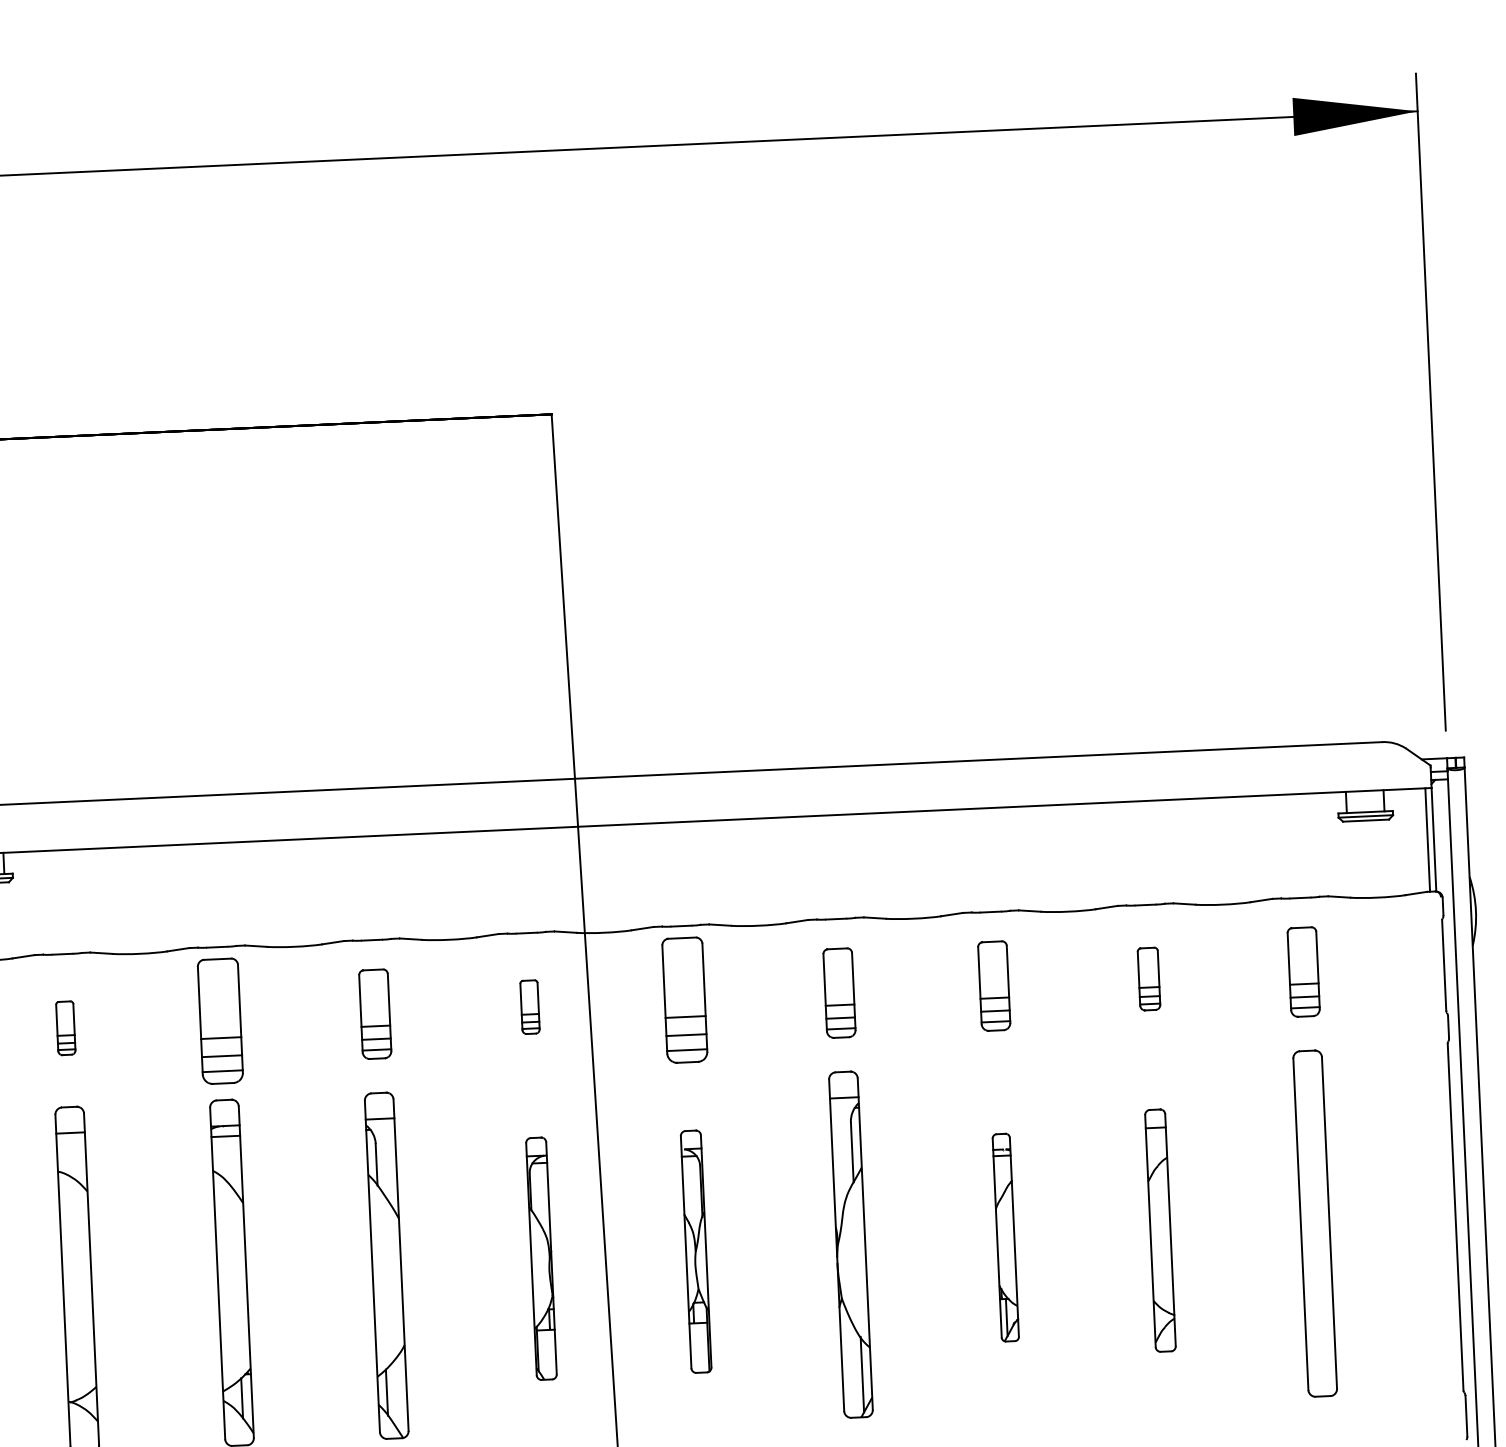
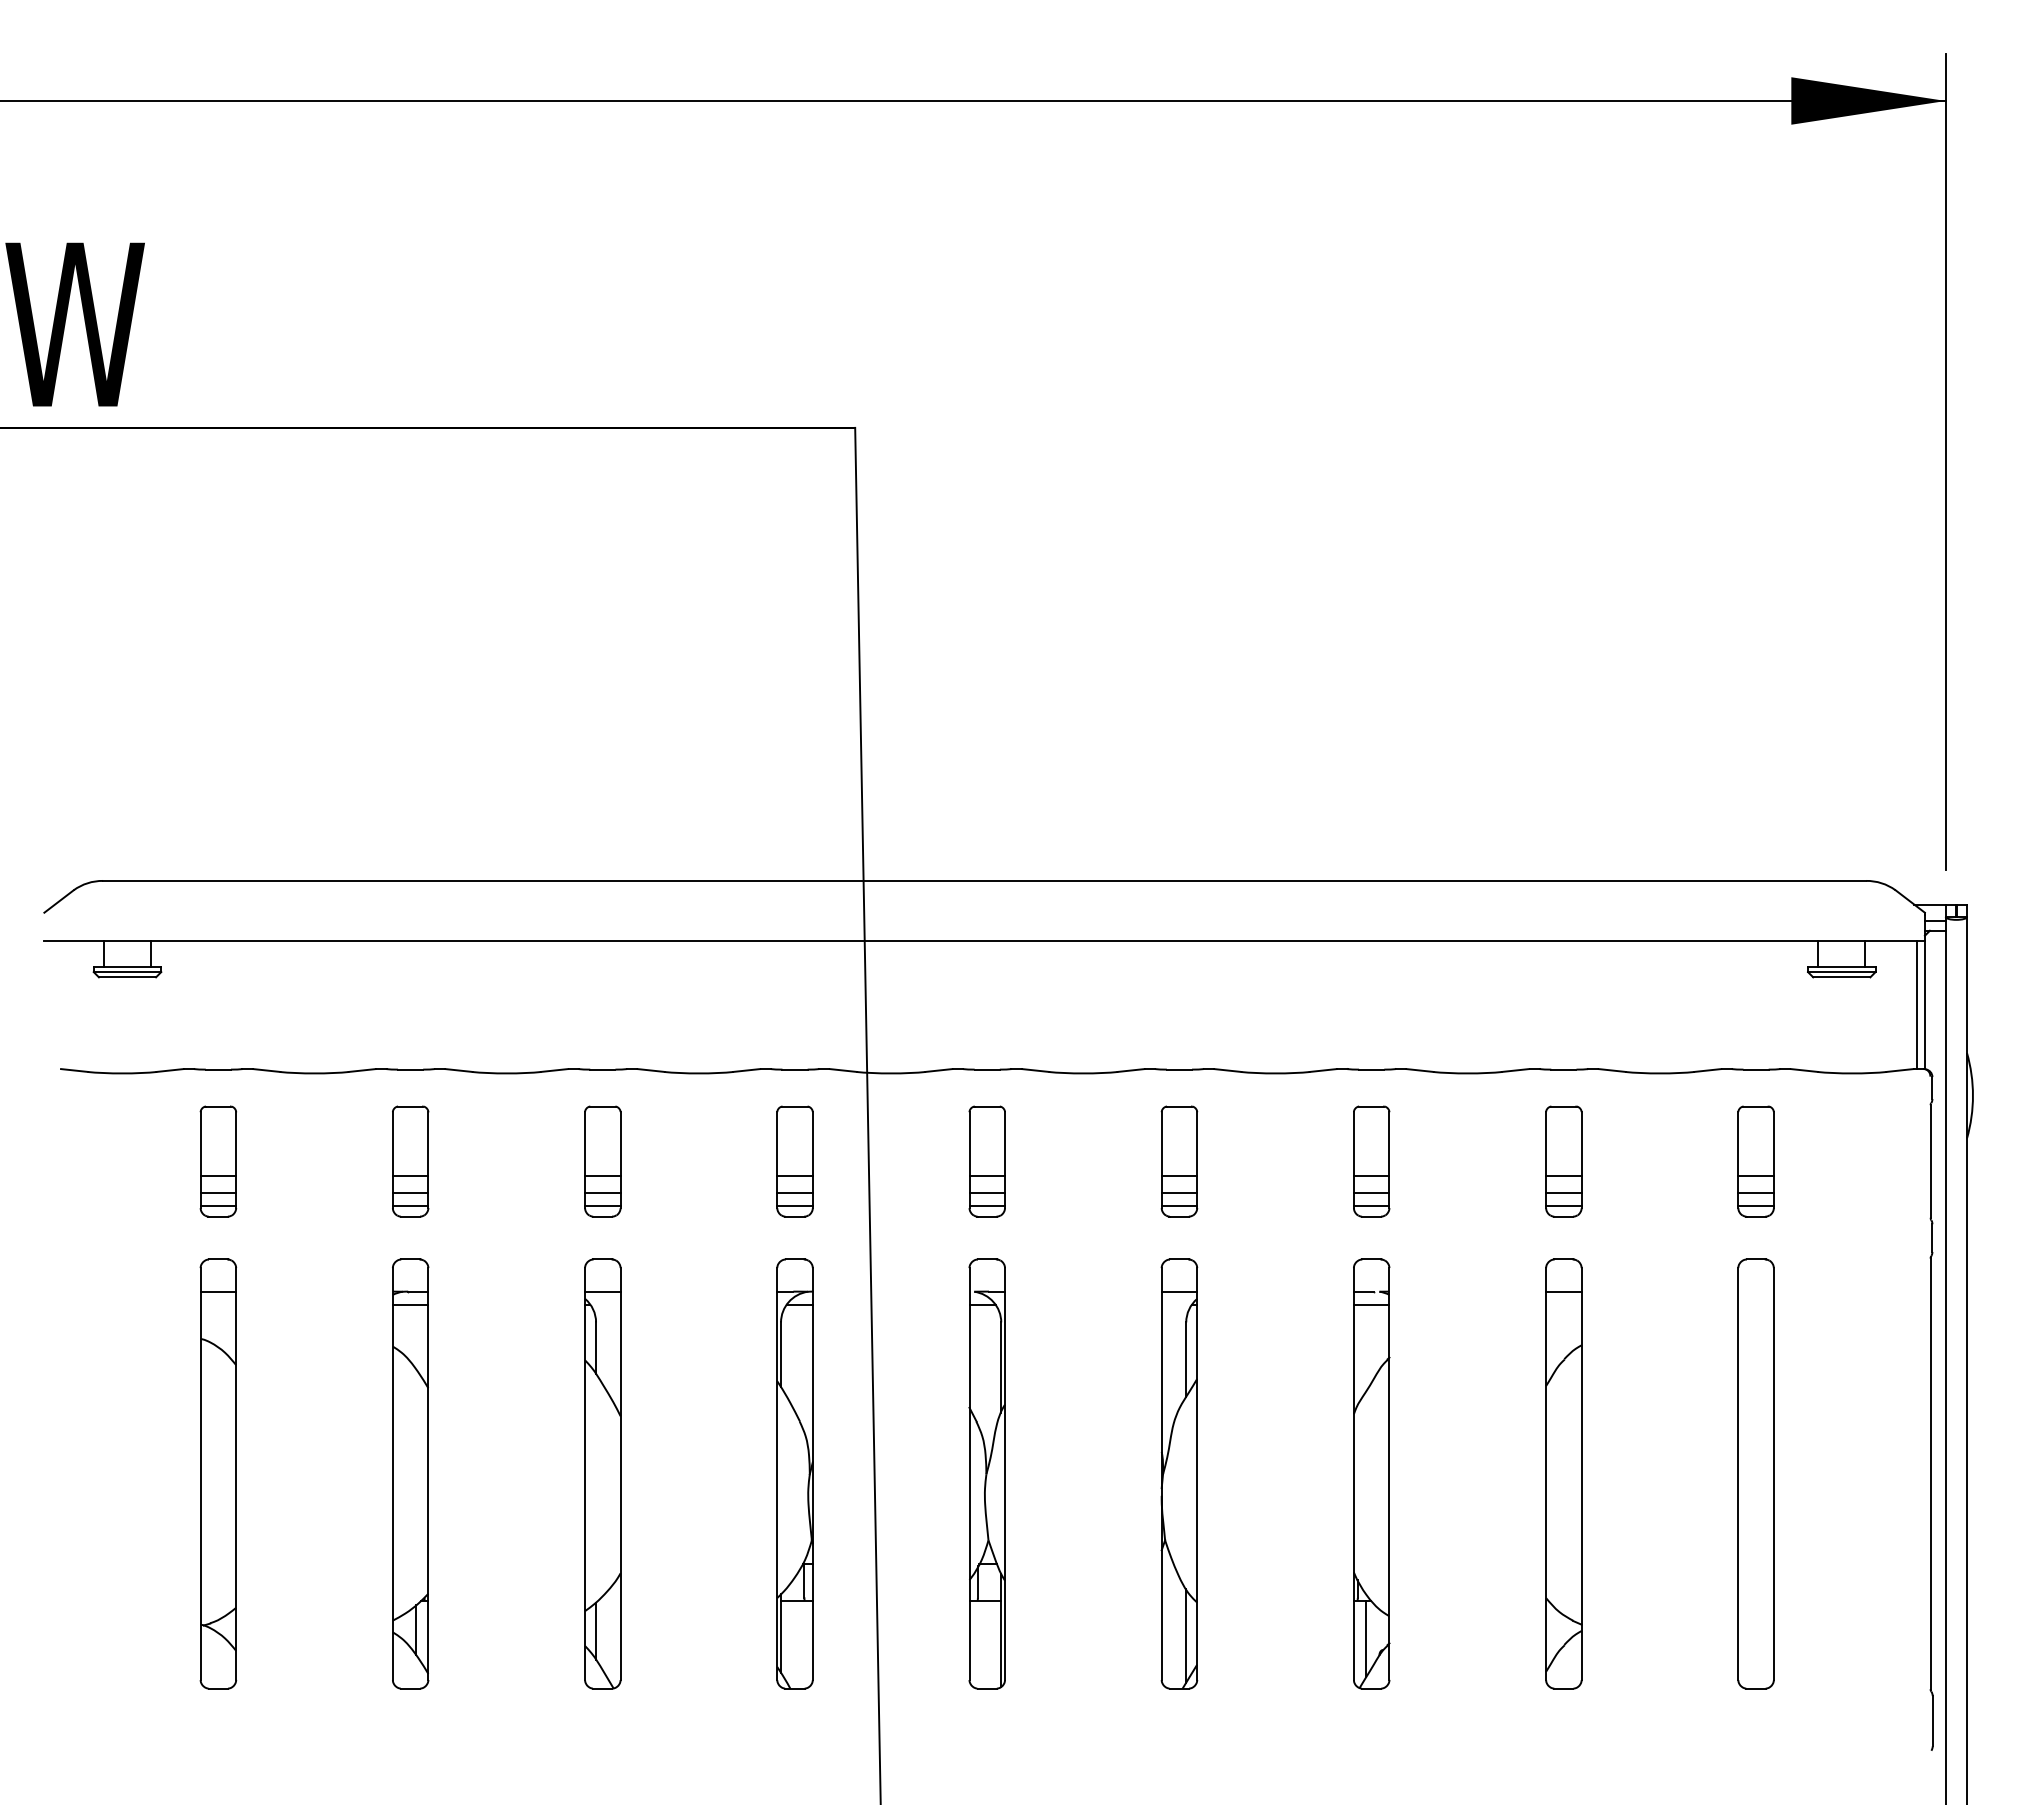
part: (1148, 979) -> (1563, 1161), size x1.43
part: (684, 1000) -> (986, 1161), size x0.71
part: (529, 1007) -> (794, 1161), size x1.67
part: (220, 1021) -> (410, 1161), size x0.71
part: (65, 1028) -> (218, 1161), size x1.67
part: (1160, 1230) -> (1563, 1473), size x1.43
part: (1005, 1237) -> (1371, 1473), size x1.67
part: (695, 1251) -> (986, 1473), size x1.43
part: (541, 1258) -> (794, 1473), size x1.43

